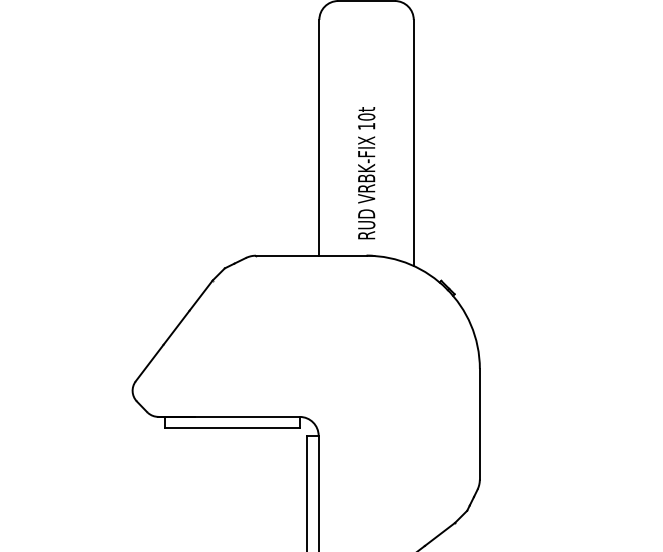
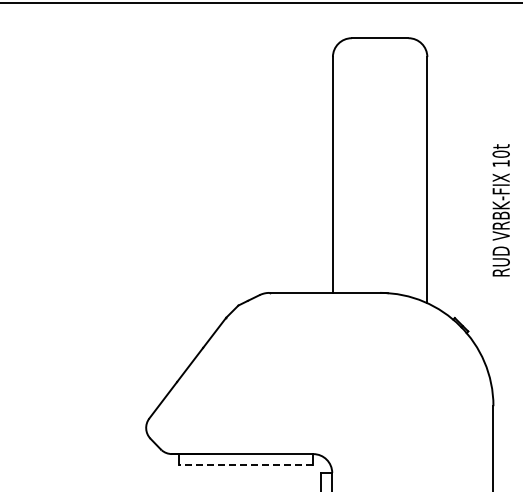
text: (366, 173) -> (501, 210), moved
line: (232, 428) -> (246, 465), solid -> dashed

